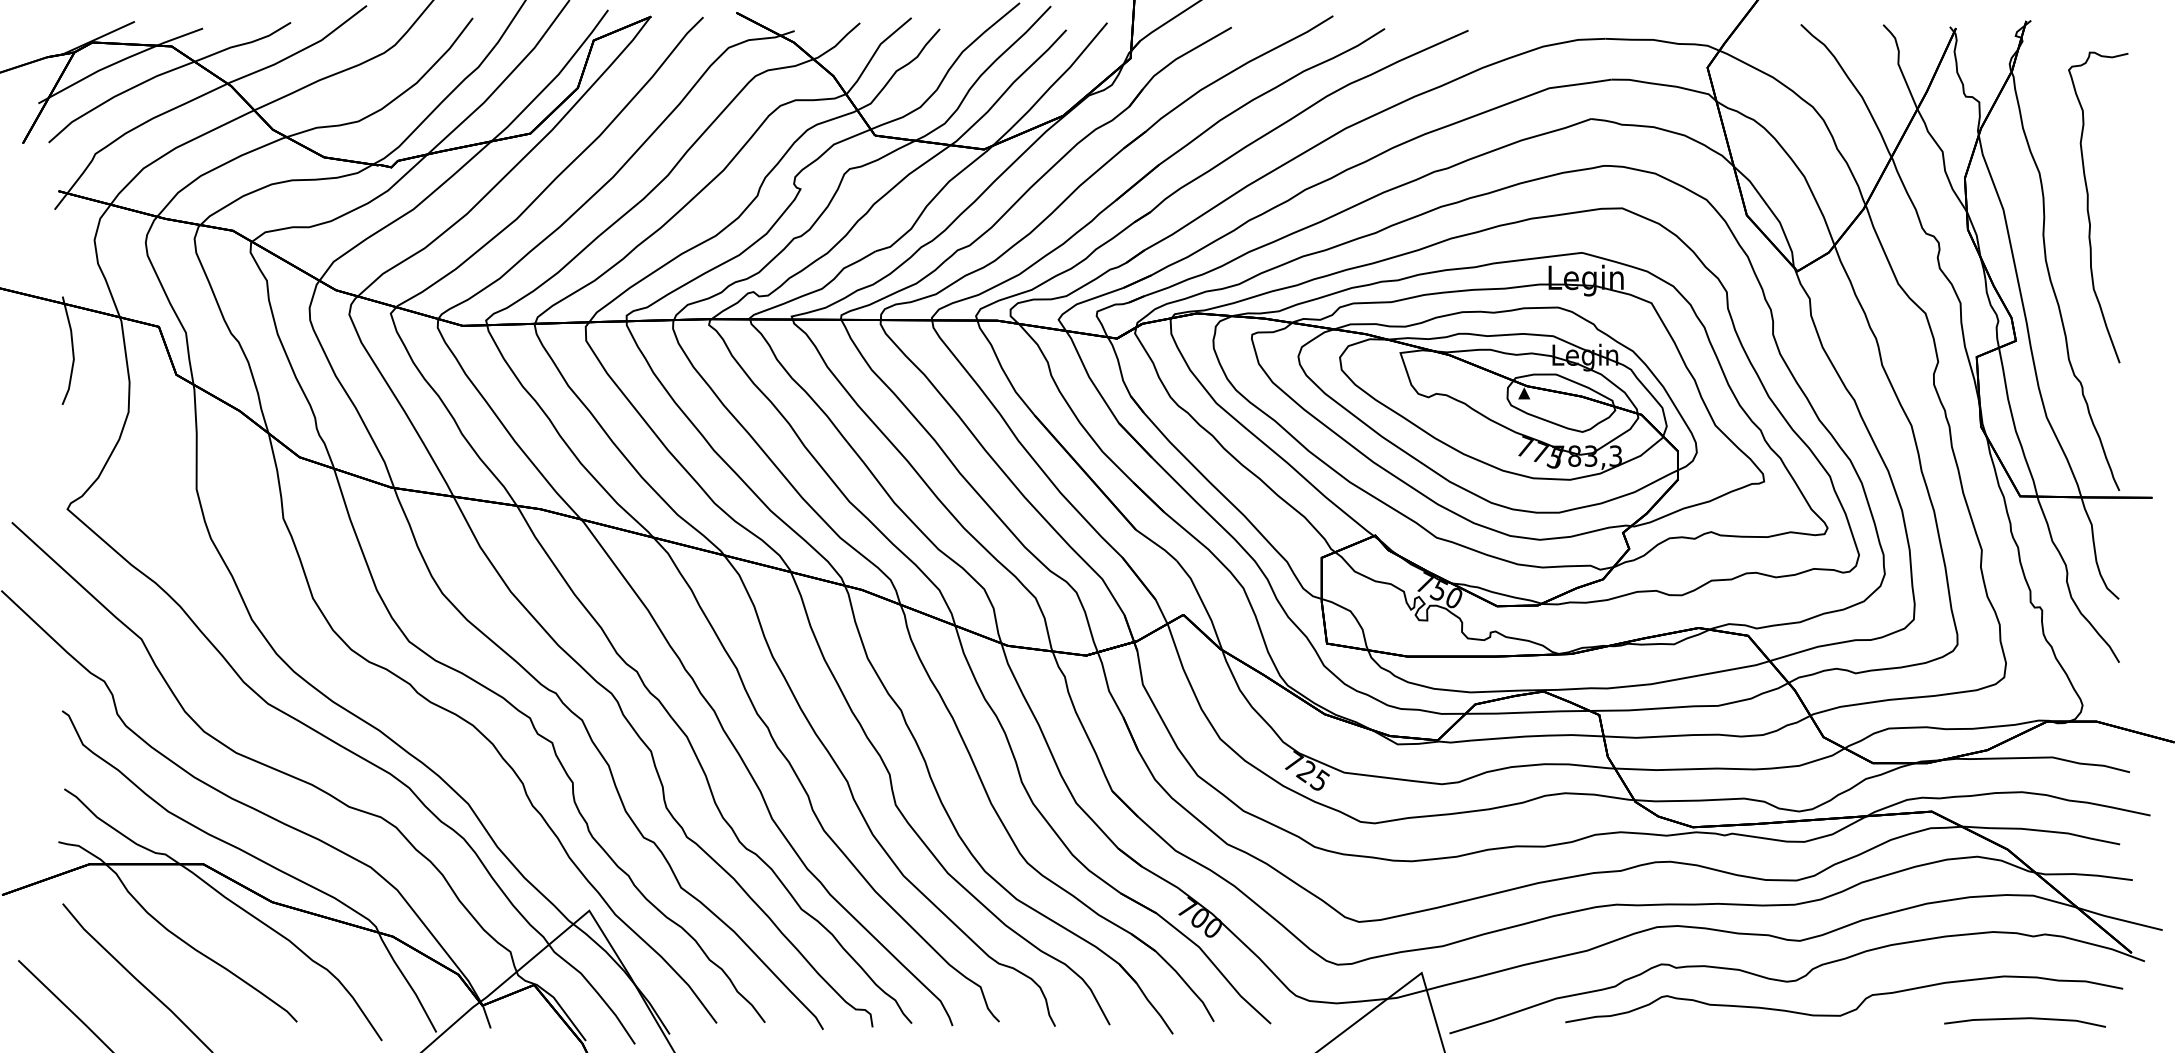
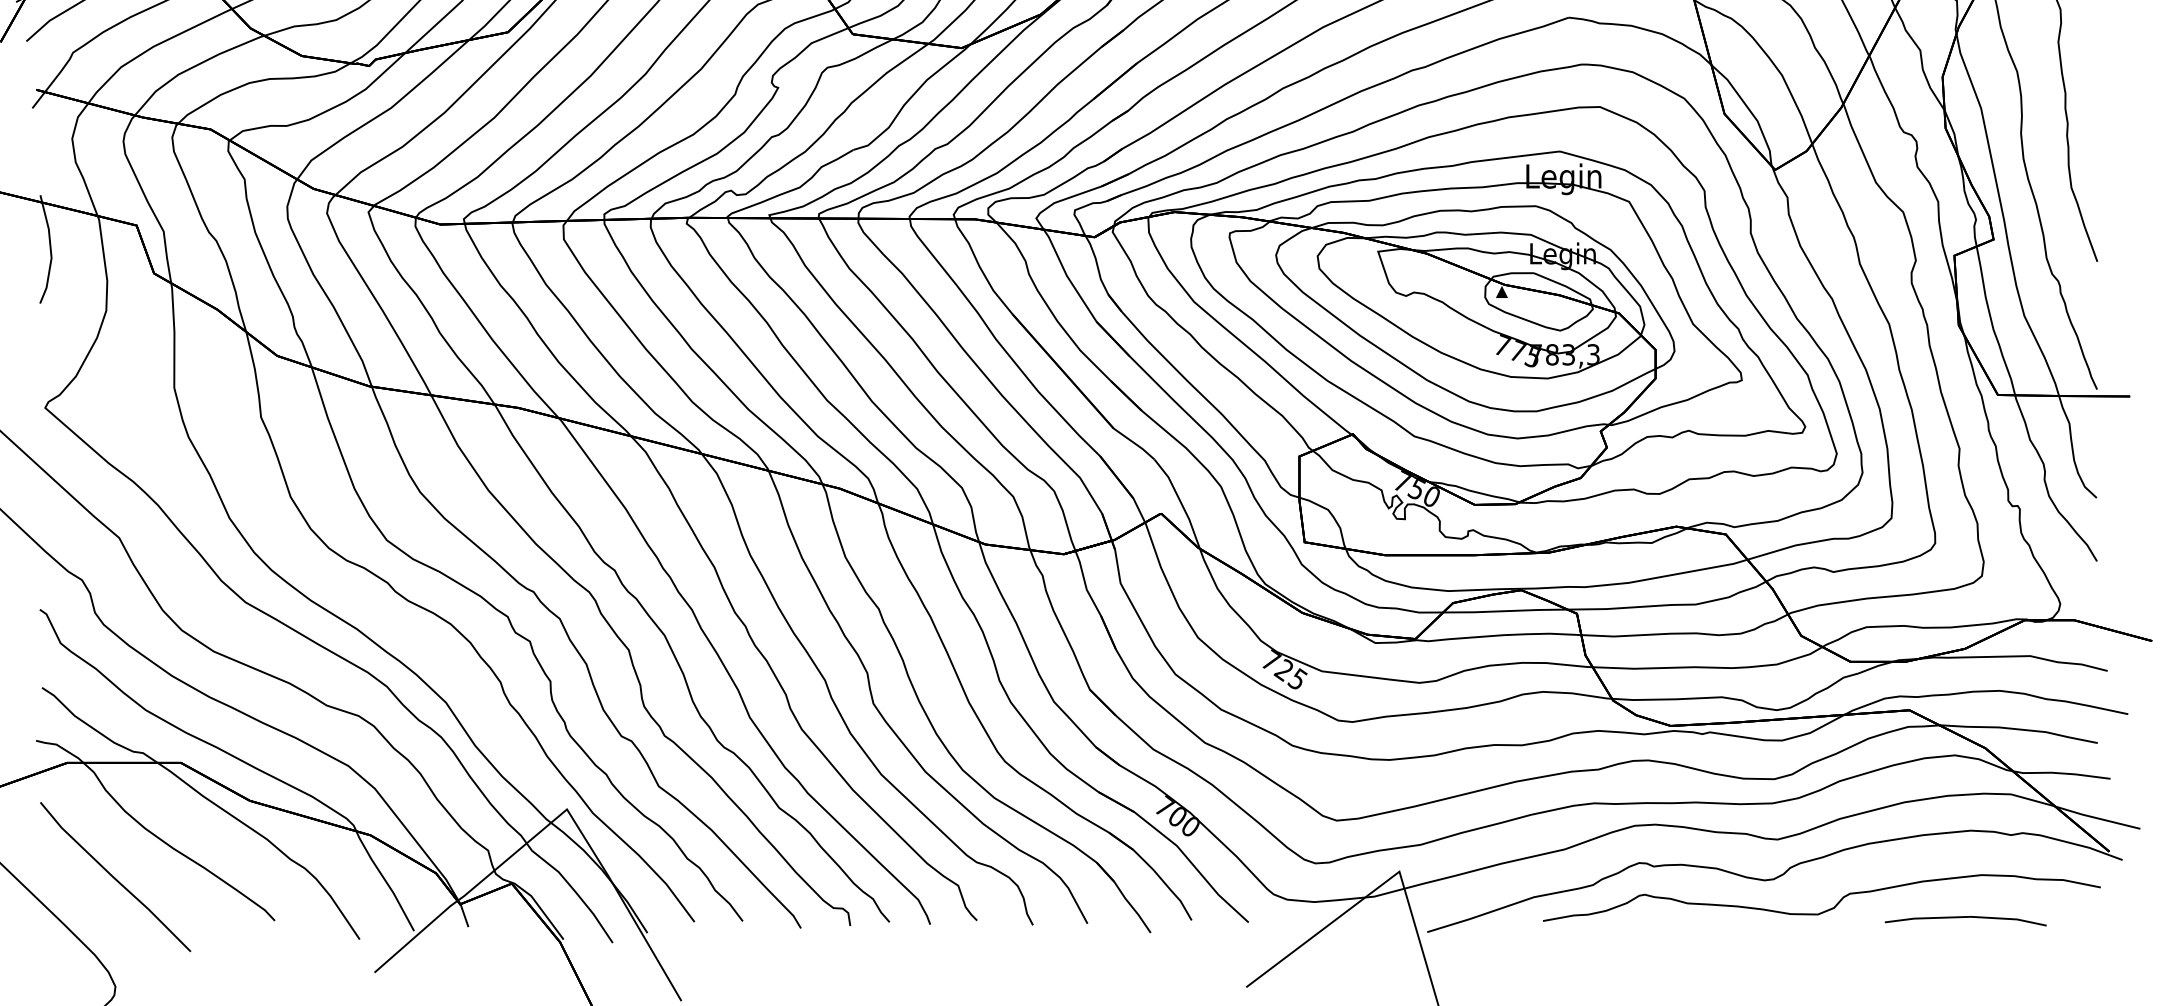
line: (2024, 1019) -> (1965, 918), moved

